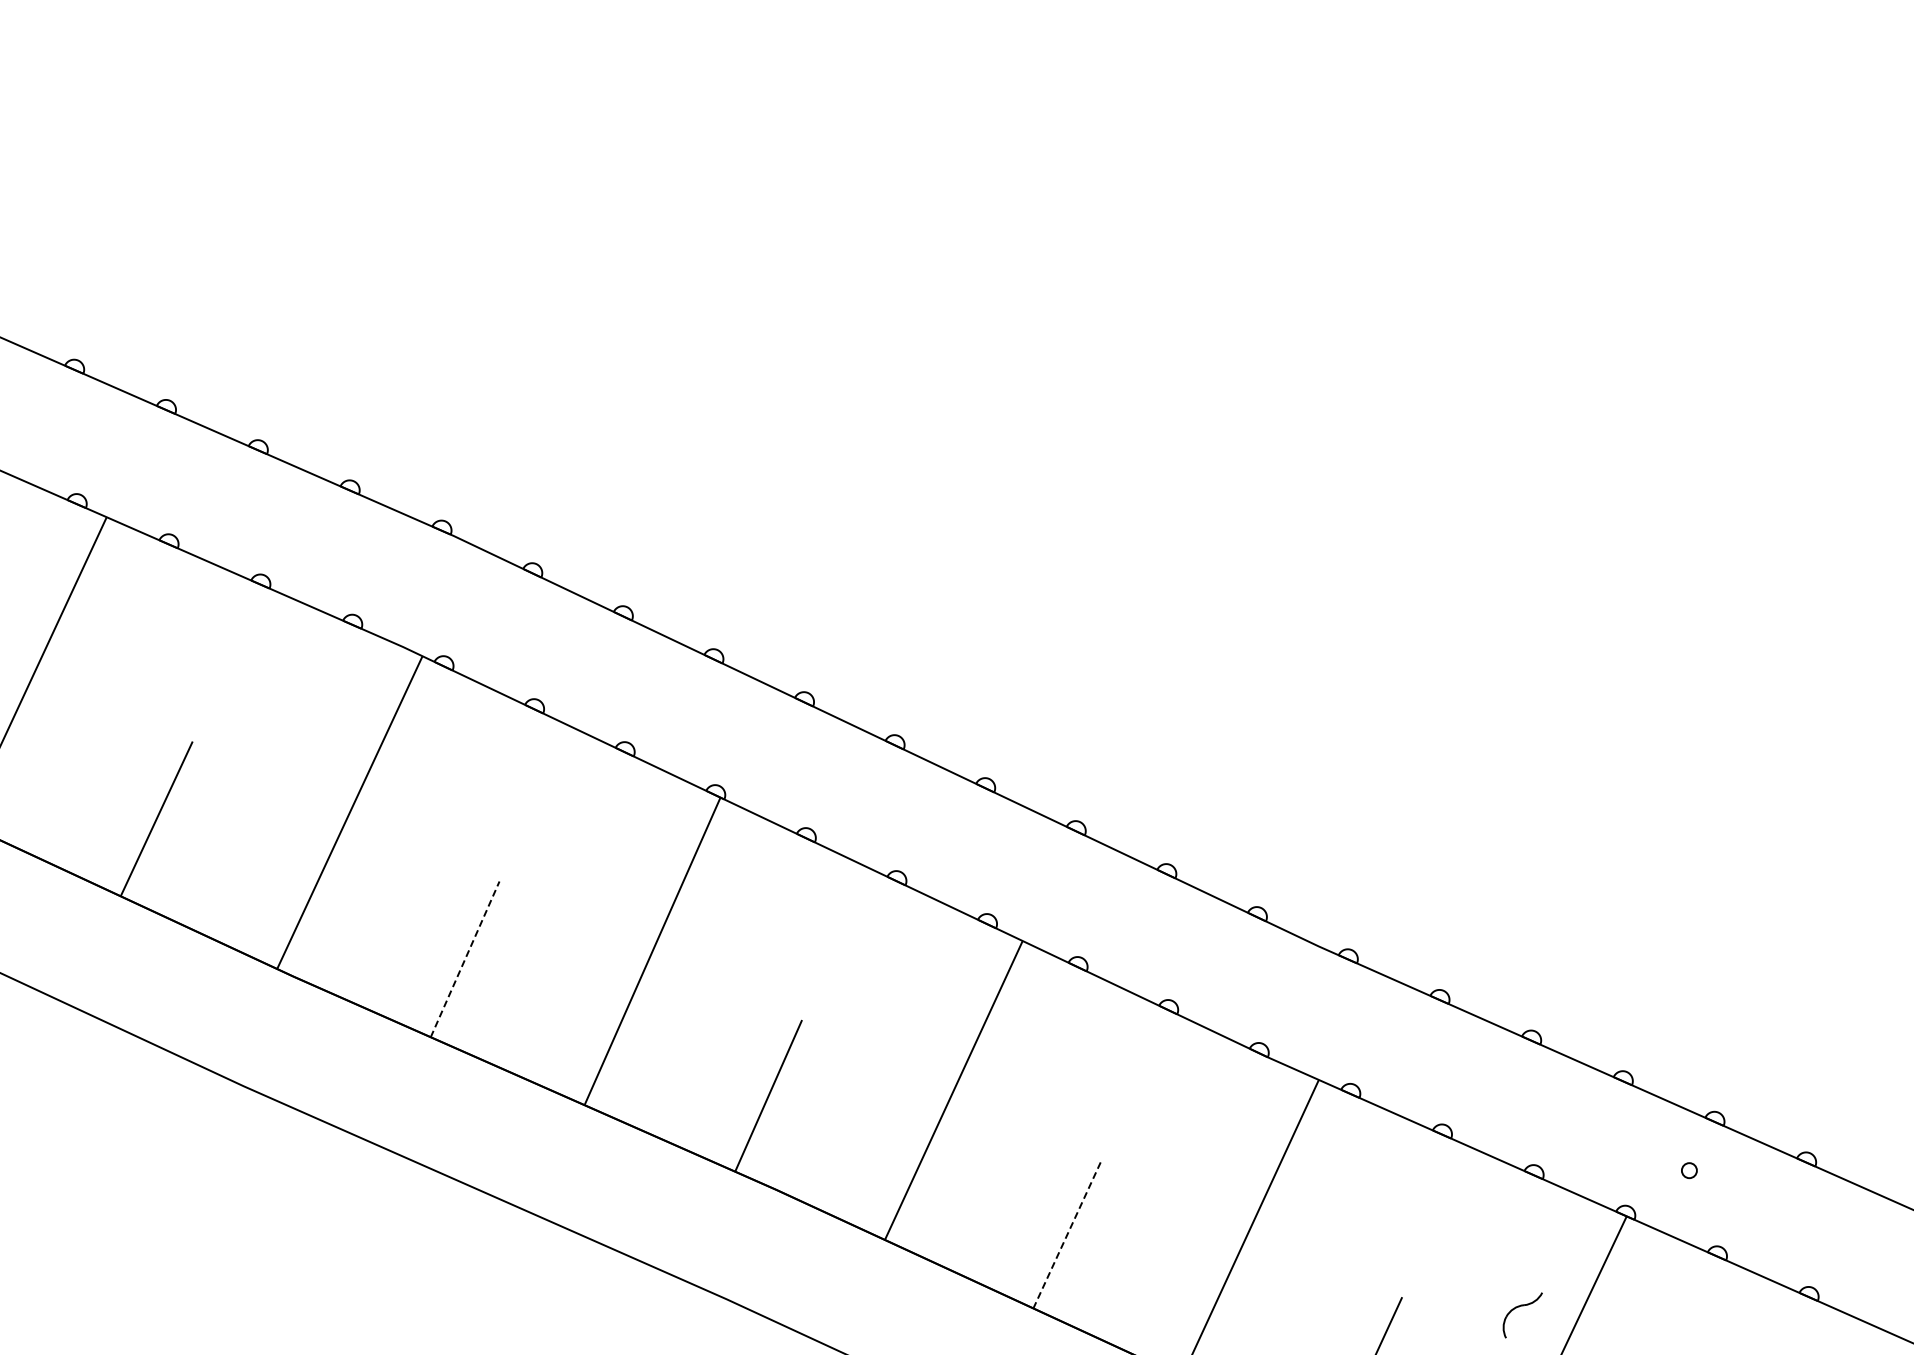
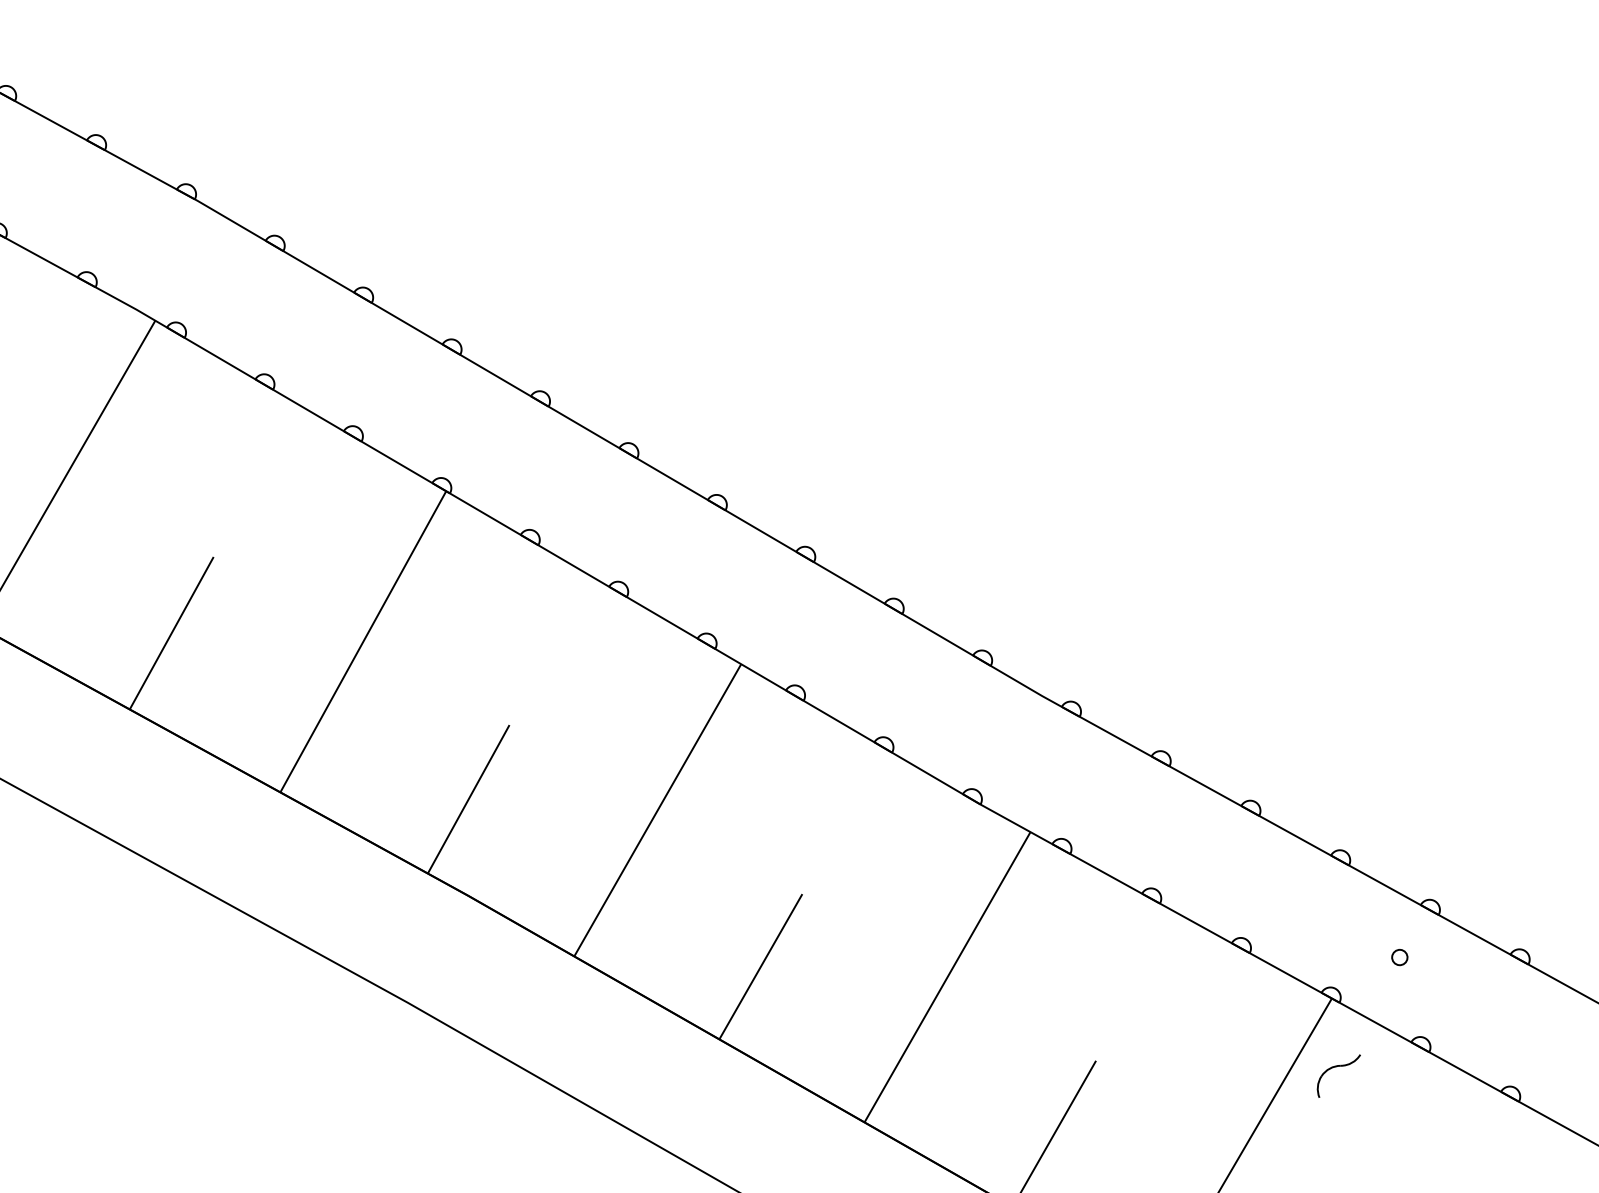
line: (465, 958) -> (172, 632), dashed -> solid
line: (1067, 1234) -> (760, 967), dashed -> solid
part: (1519, 1307) -> (1335, 1067), moved

